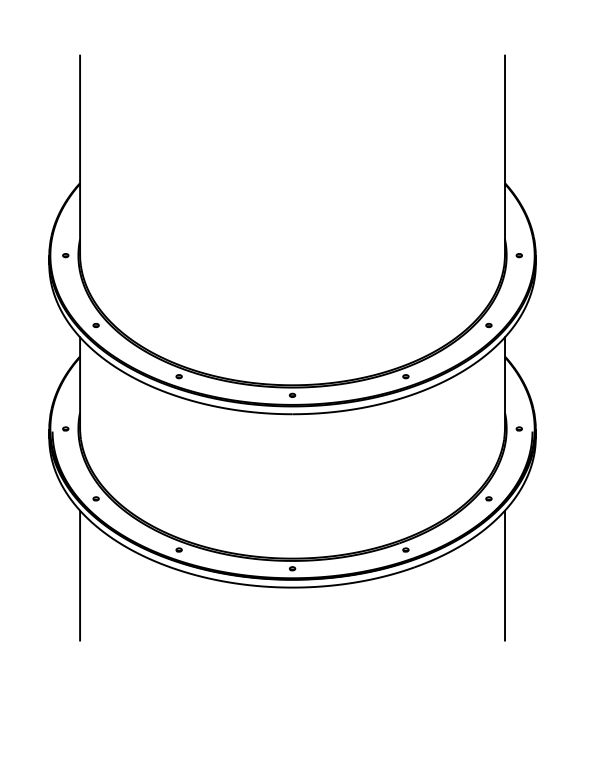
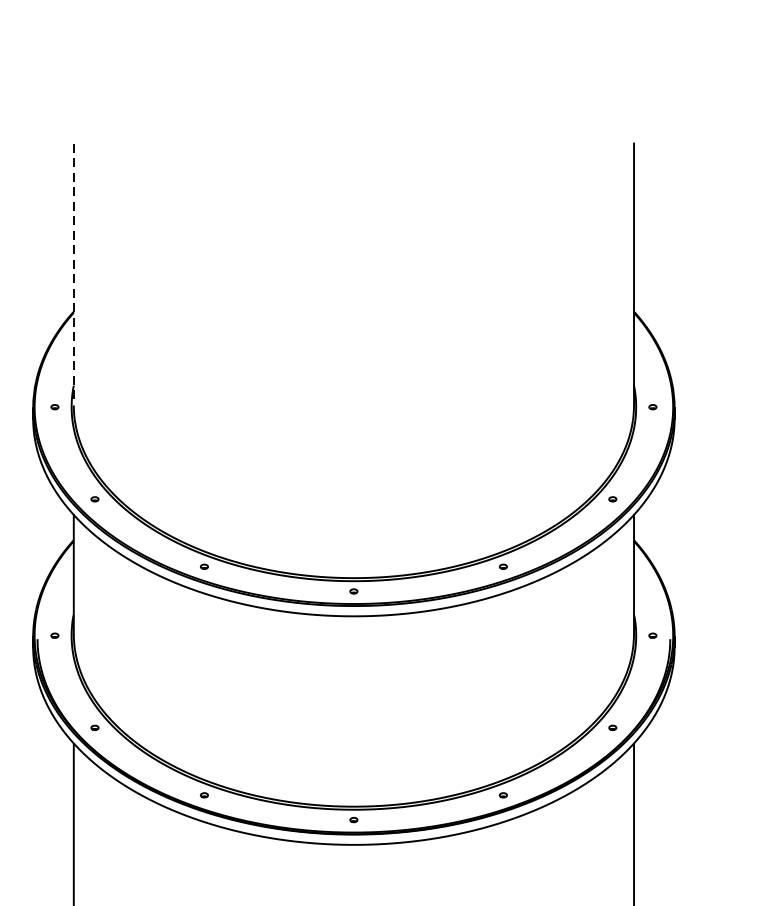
line: (80, 155) -> (74, 275), solid -> dashed

